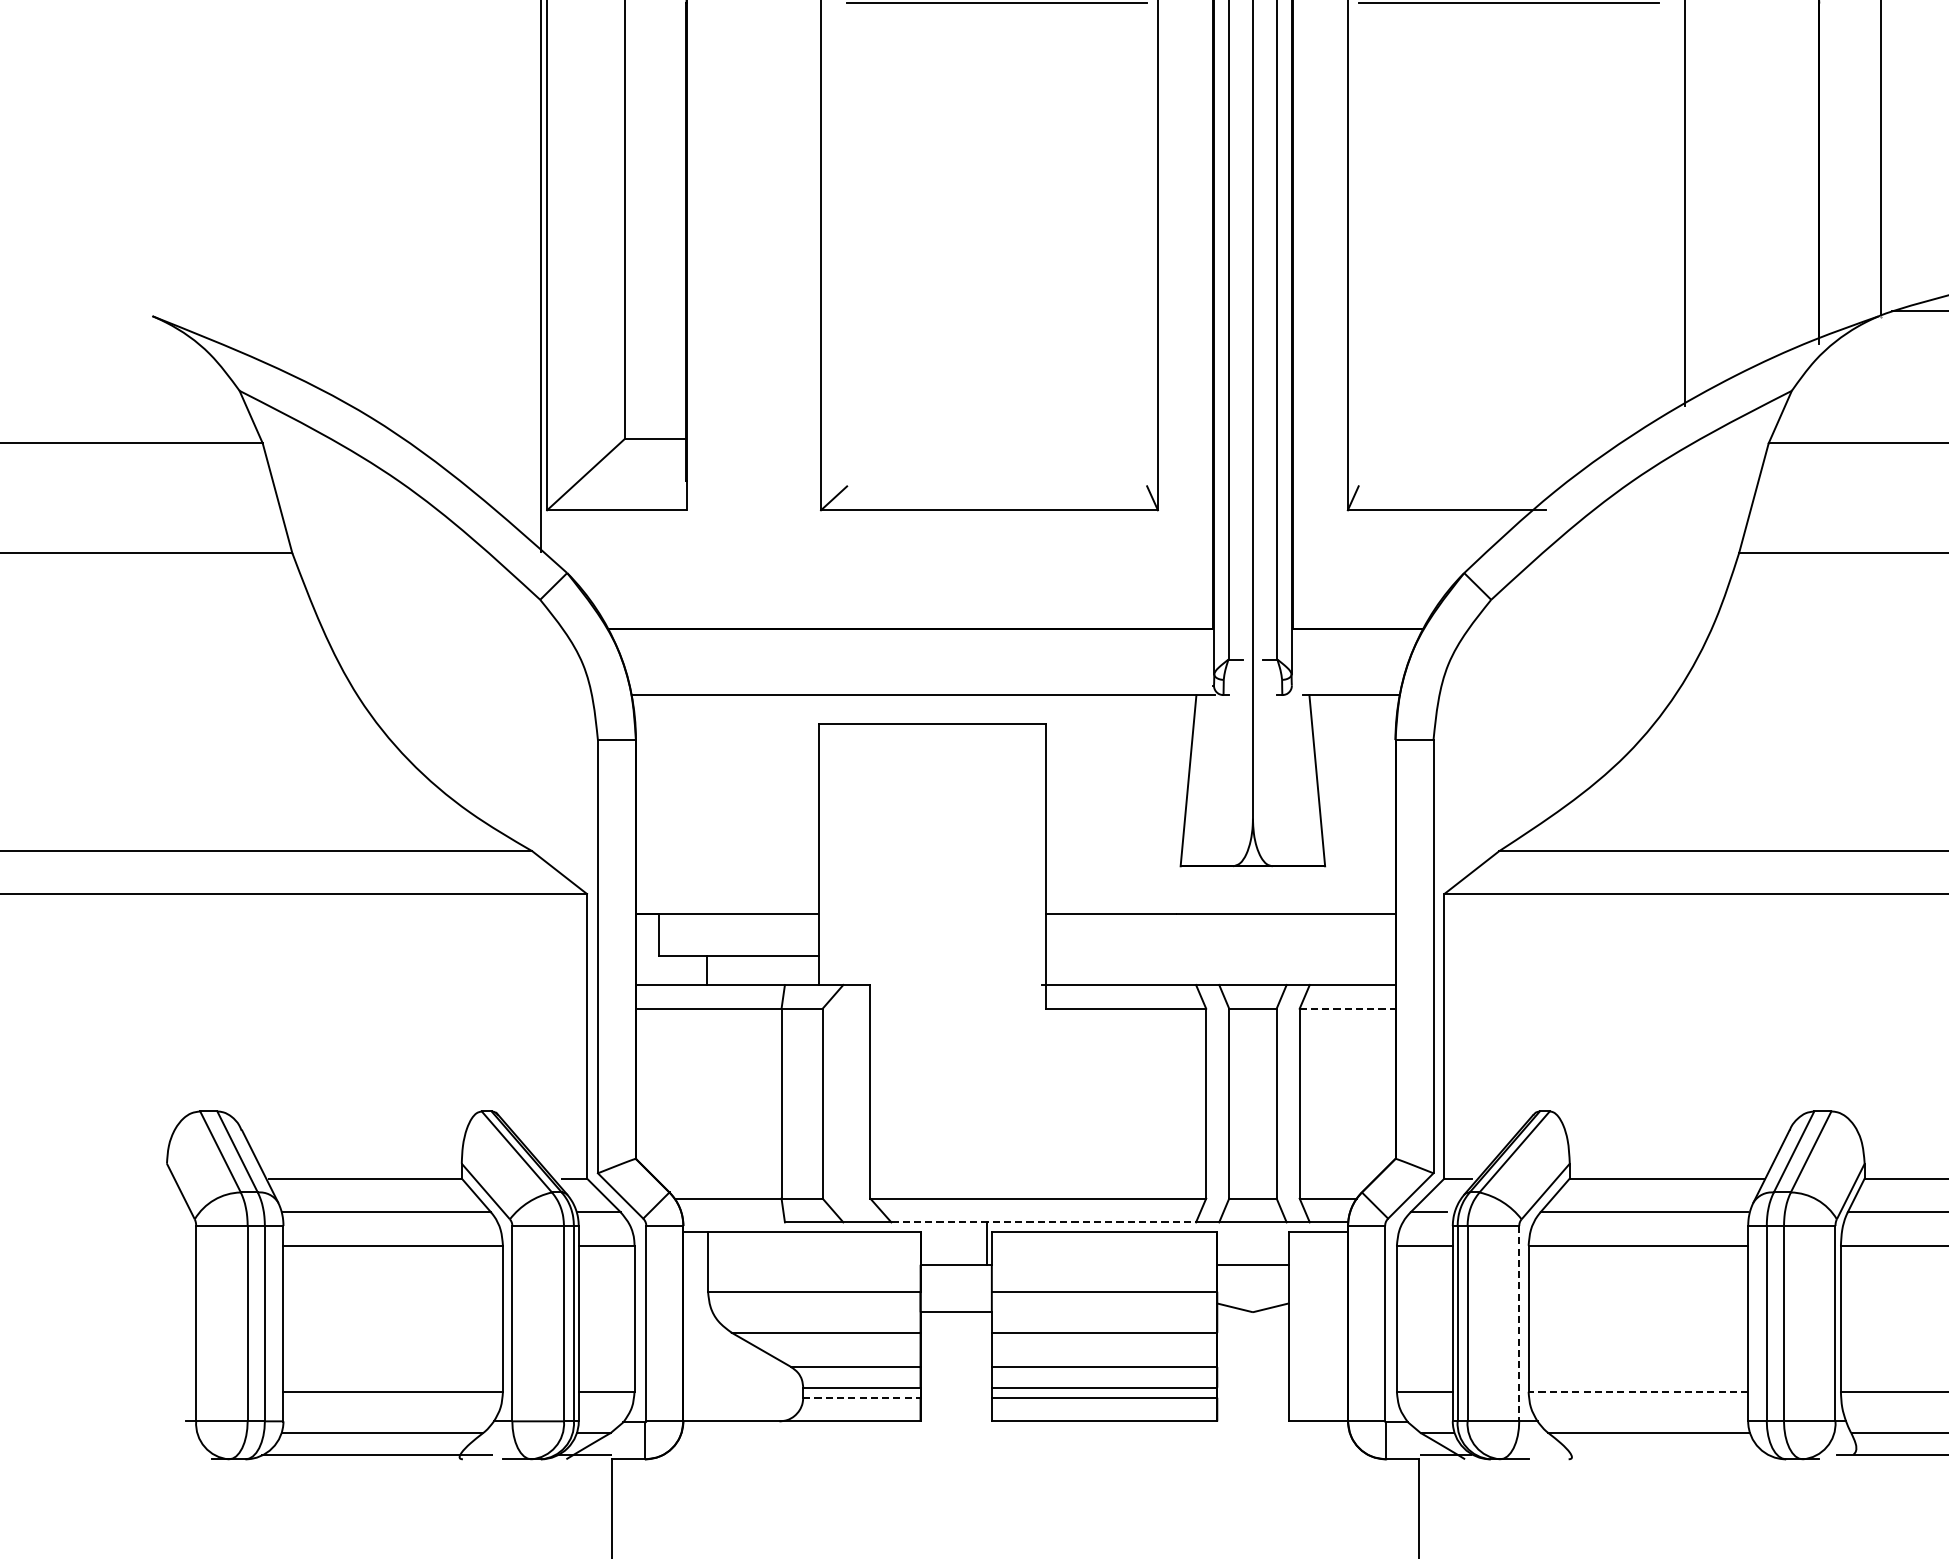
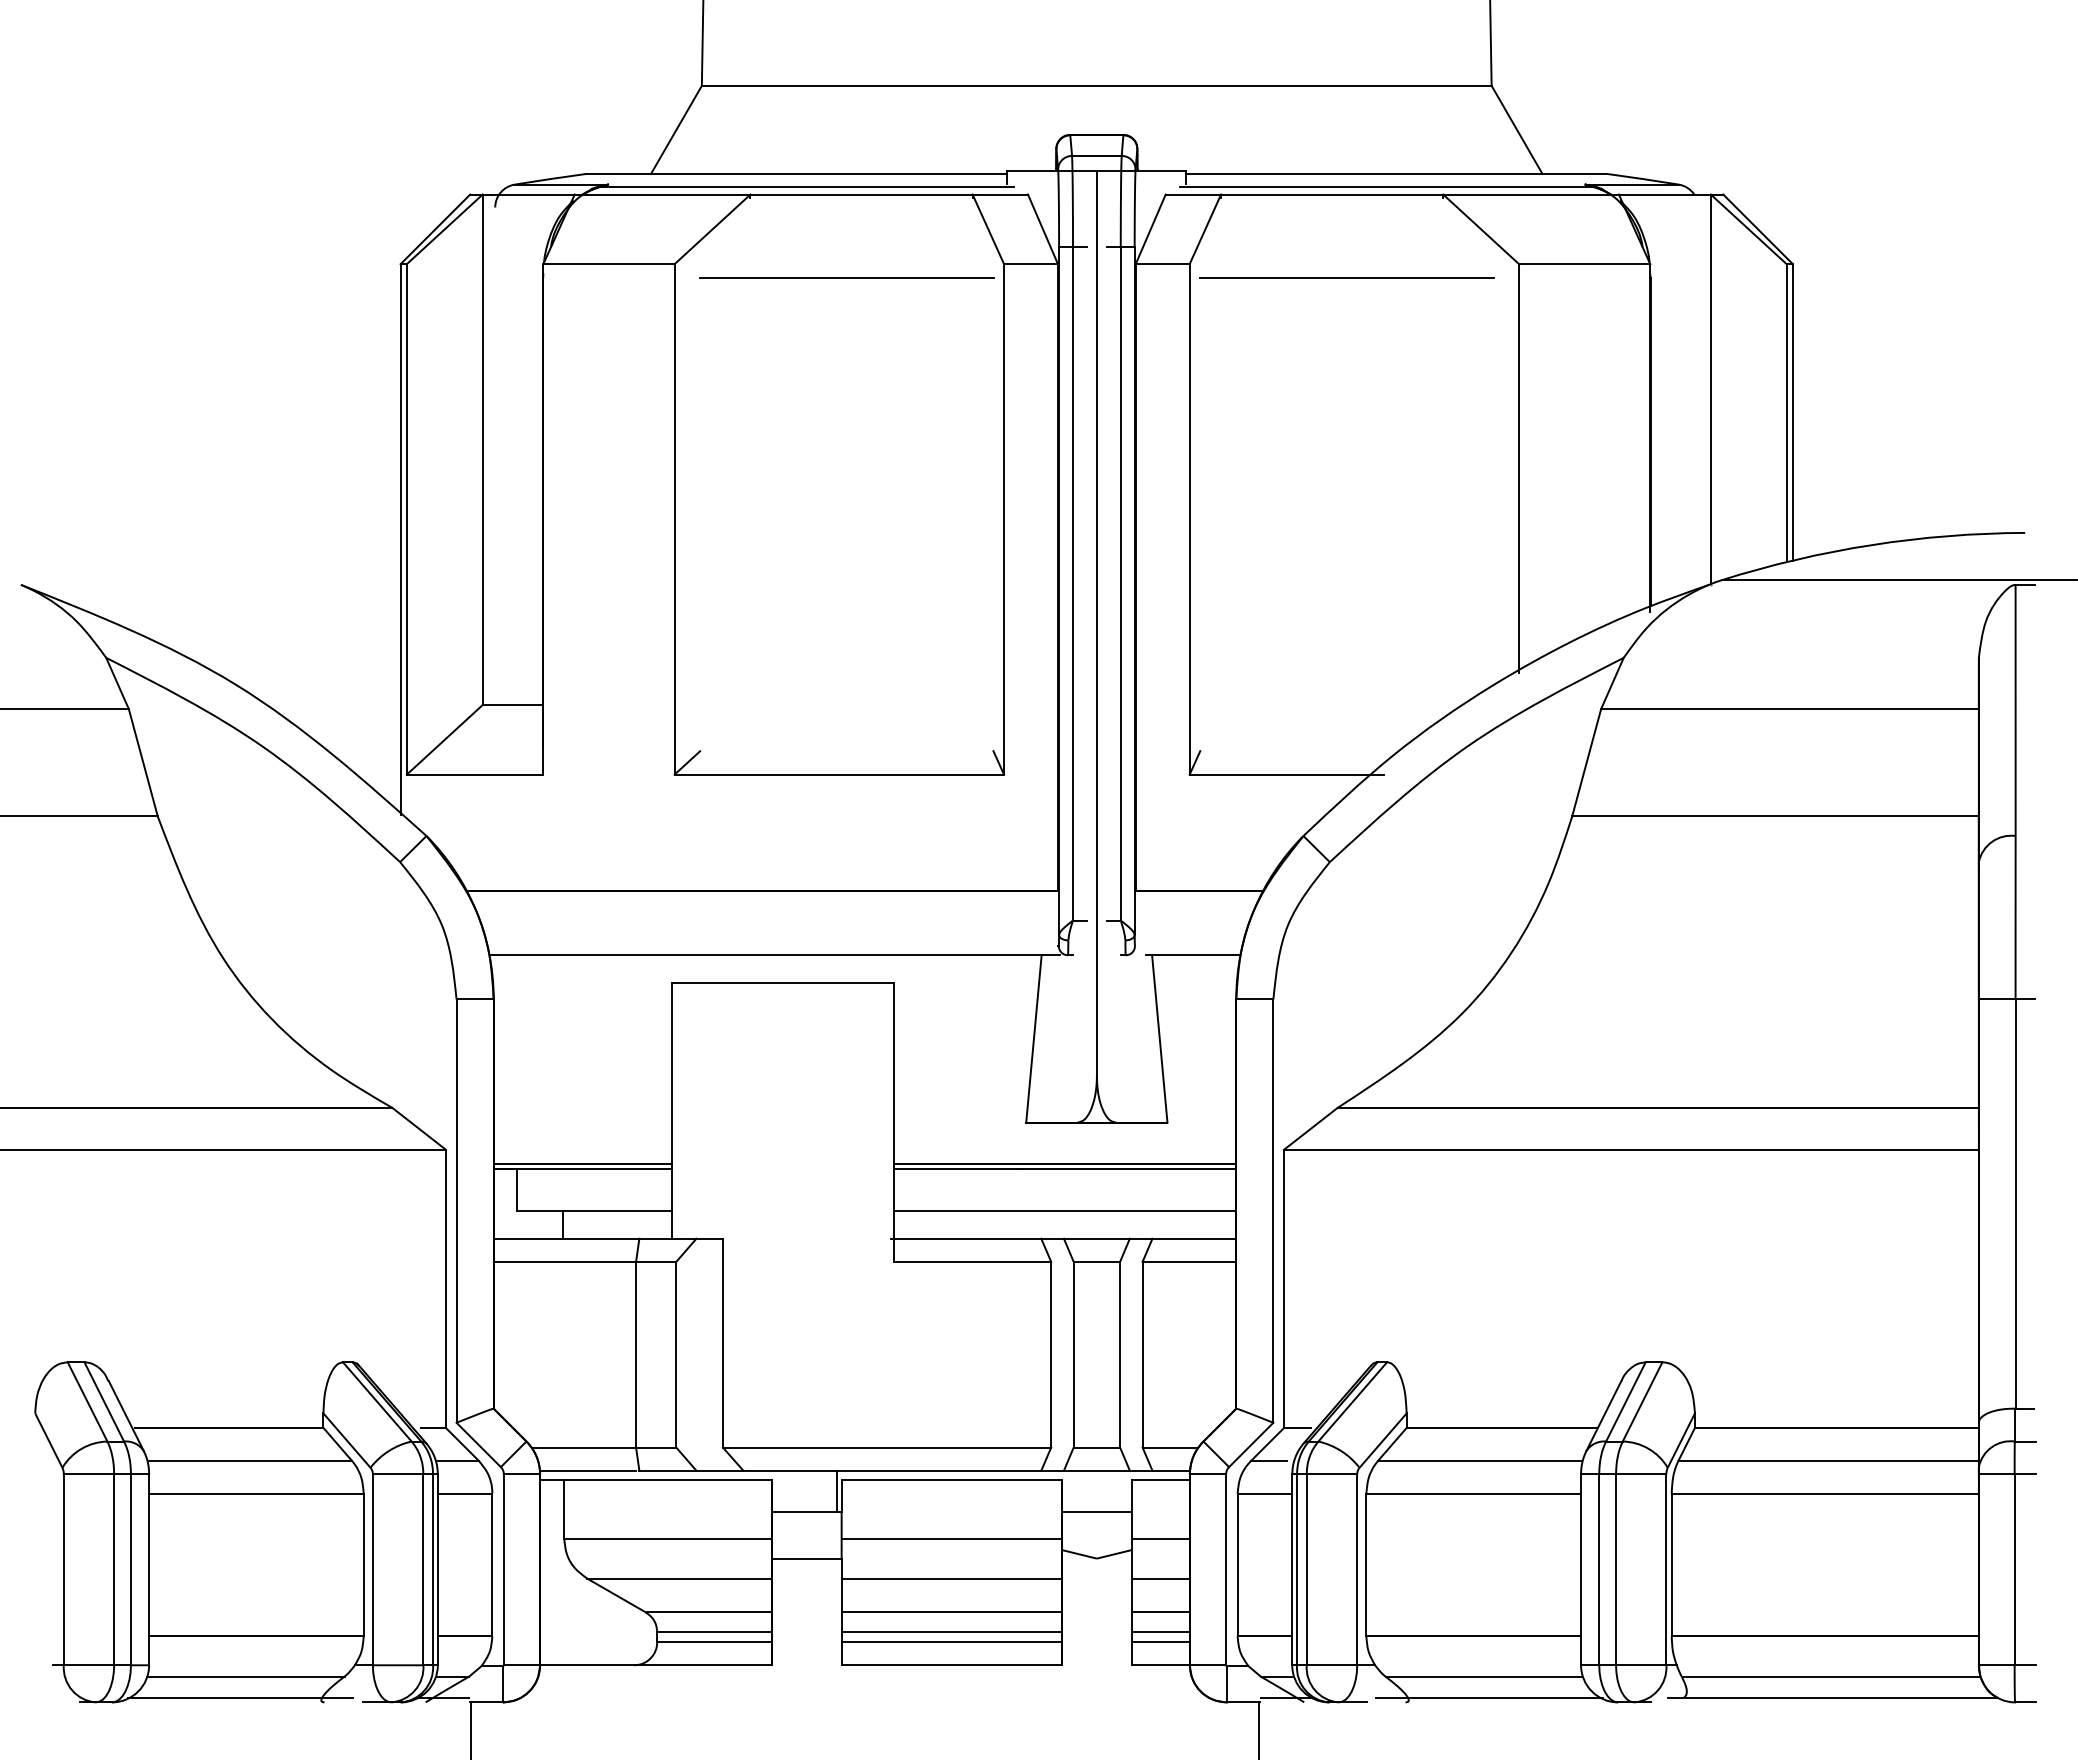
line: (726, 909) -> (582, 1164), added
line: (1220, 909) -> (1065, 1164), added
line: (1220, 956) -> (1065, 1210), added
line: (1347, 1008) -> (1189, 1261), dashed -> solid
line: (731, 1222) -> (587, 1470), added
line: (1043, 1222) -> (892, 1470), dashed -> solid
line: (1318, 1291) -> (1160, 1538), added
line: (1519, 1324) -> (1357, 1570), dashed -> solid
line: (1318, 1332) -> (1160, 1578), added
line: (1318, 1367) -> (1160, 1612), added
line: (1318, 1387) -> (1160, 1632), added
line: (1638, 1391) -> (1473, 1636), dashed -> solid
line: (862, 1398) -> (715, 1642), dashed -> solid
line: (1318, 1398) -> (1160, 1642), added
line: (1654, 1454) -> (1489, 1697), added

